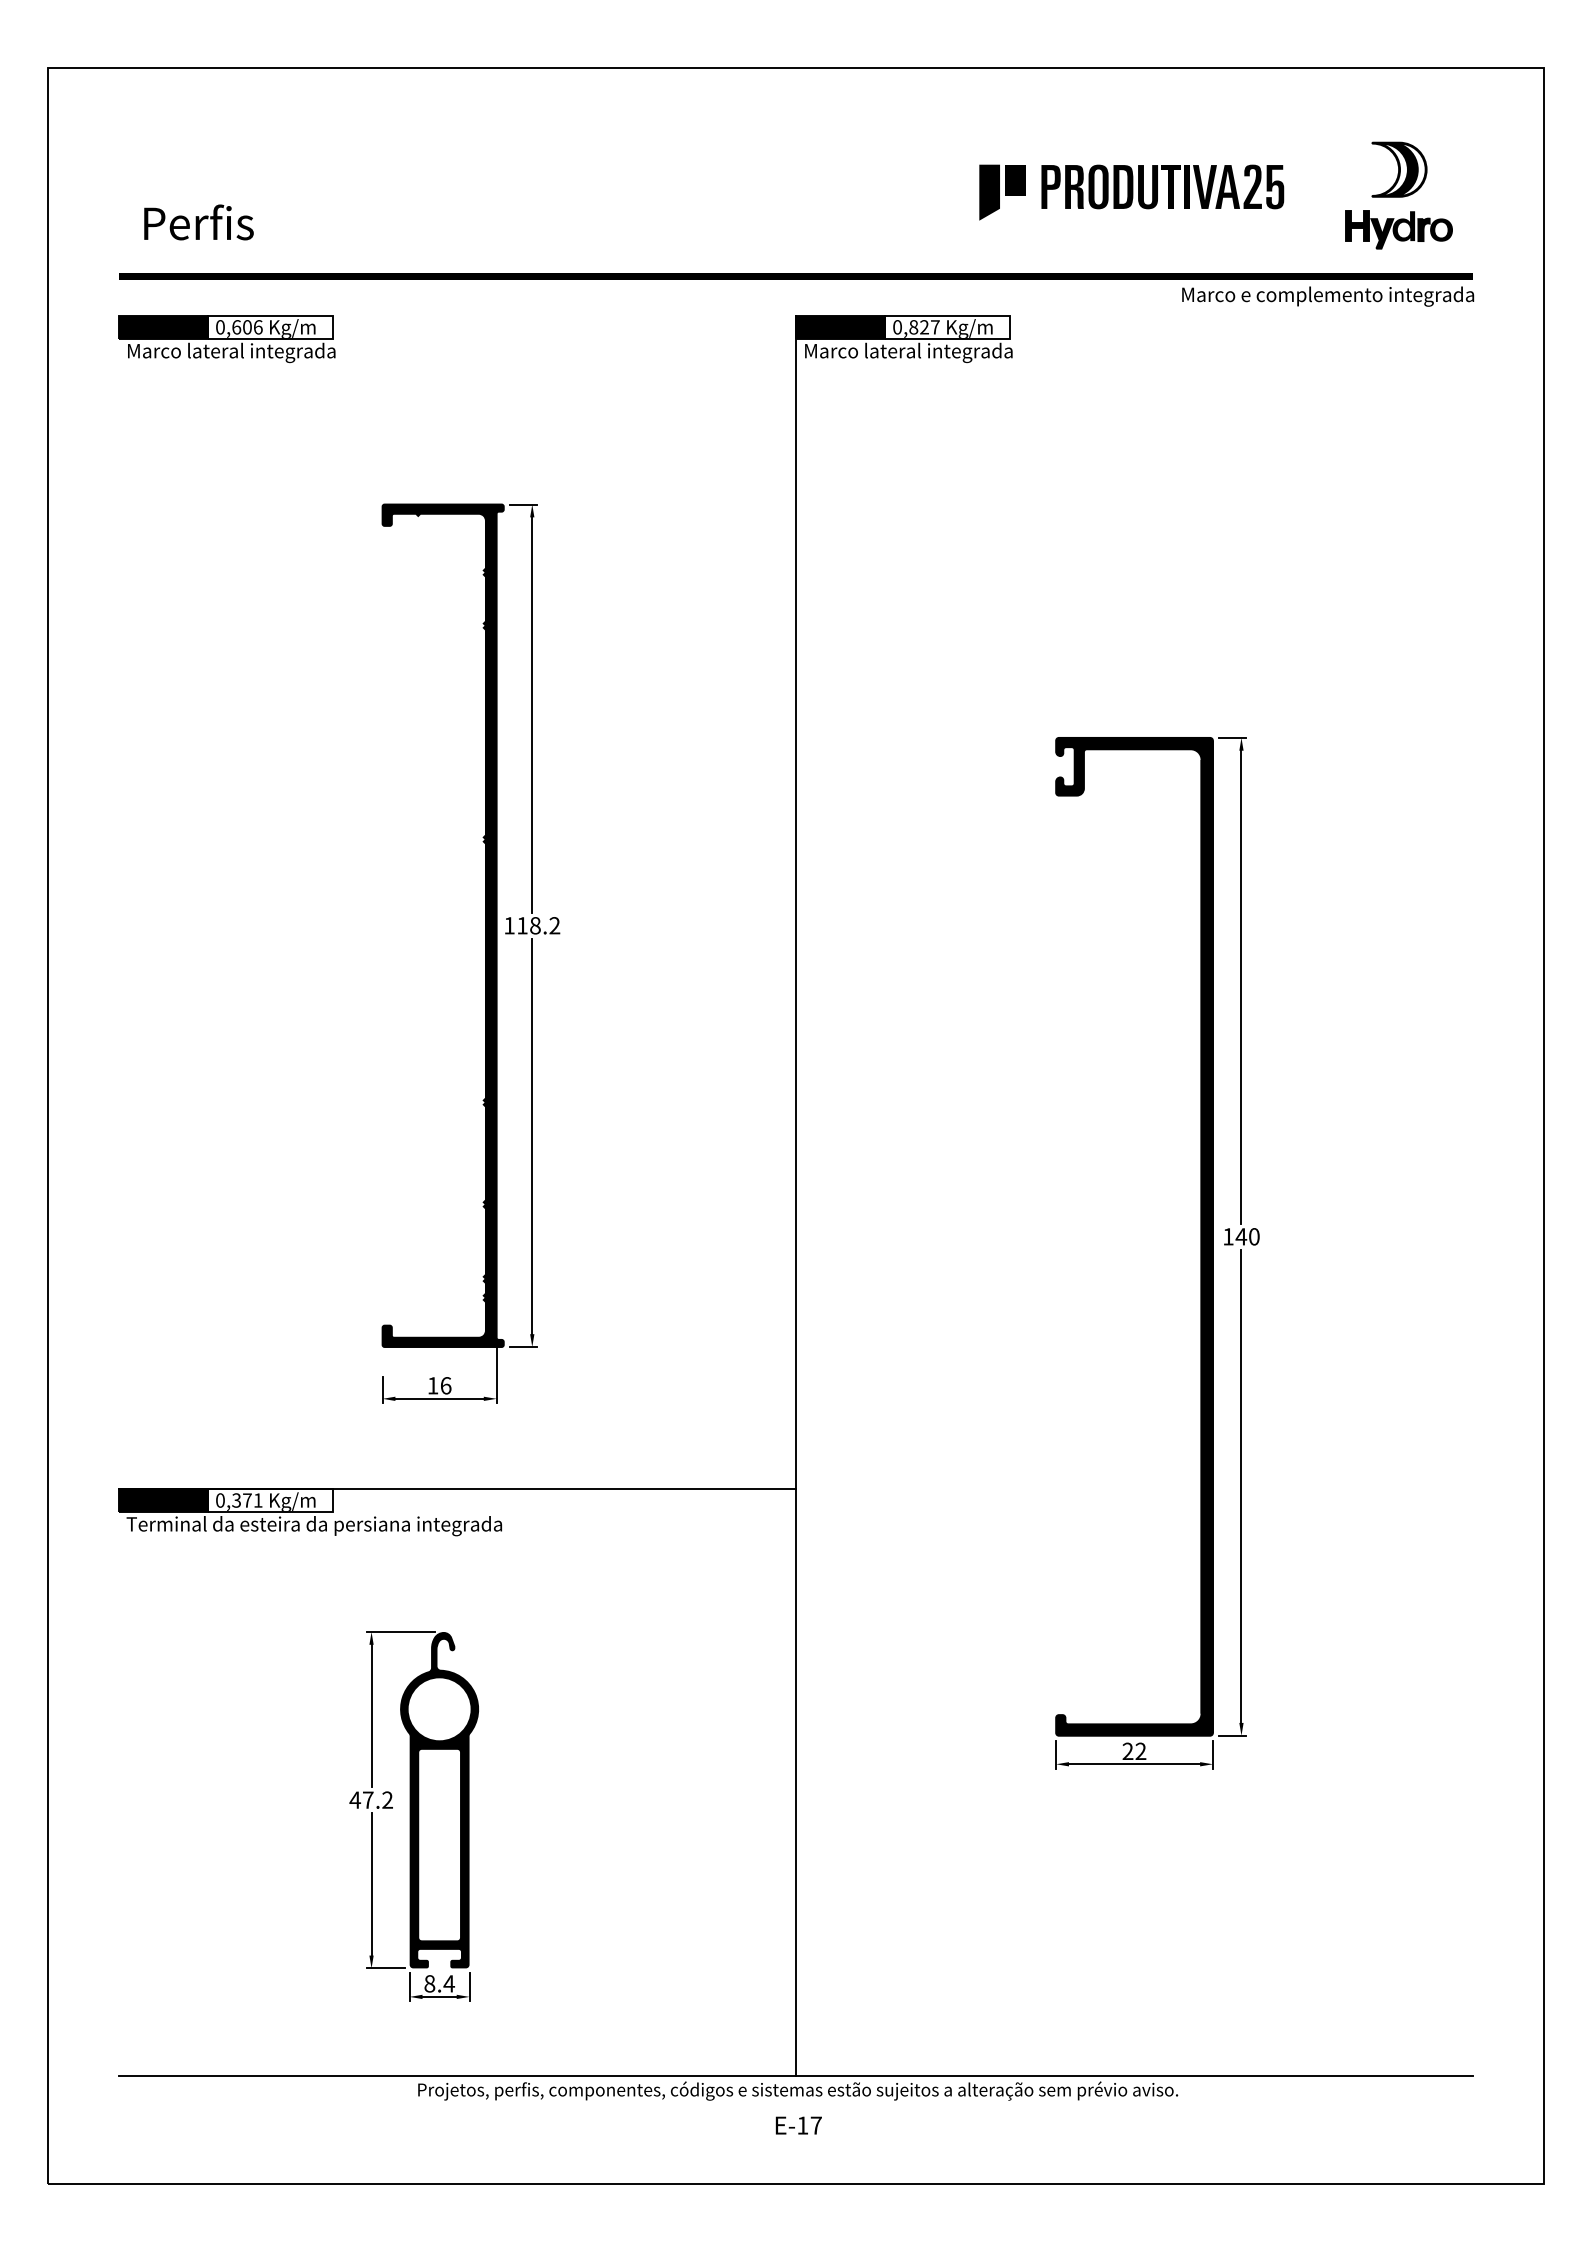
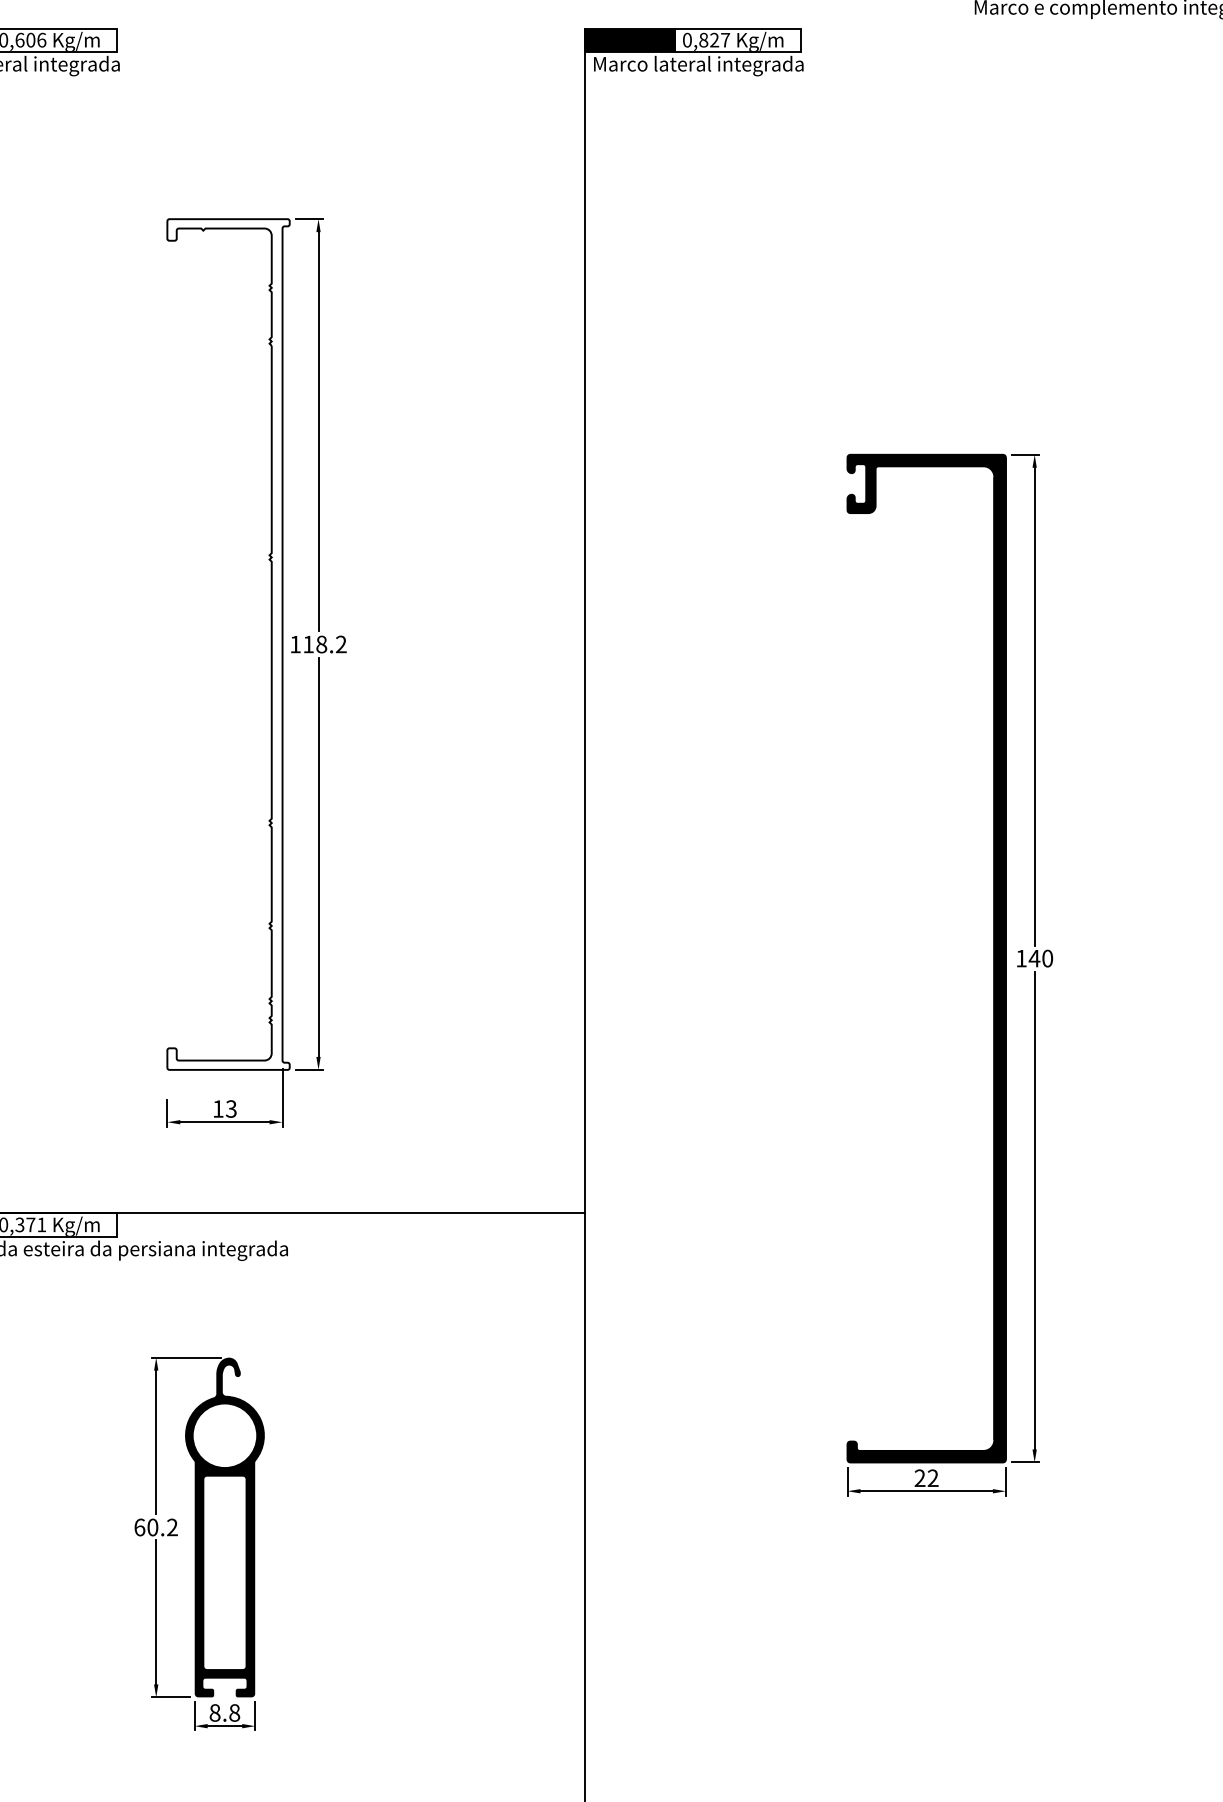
fill: (442, 925) -> (227, 644), removed
text: (445, 1385) -> (230, 1108), 16 -> 13
text: (361, 1799) -> (146, 1526), 47.2 -> 60.2
text: (448, 1983) -> (233, 1712), 8.4 -> 8.8

